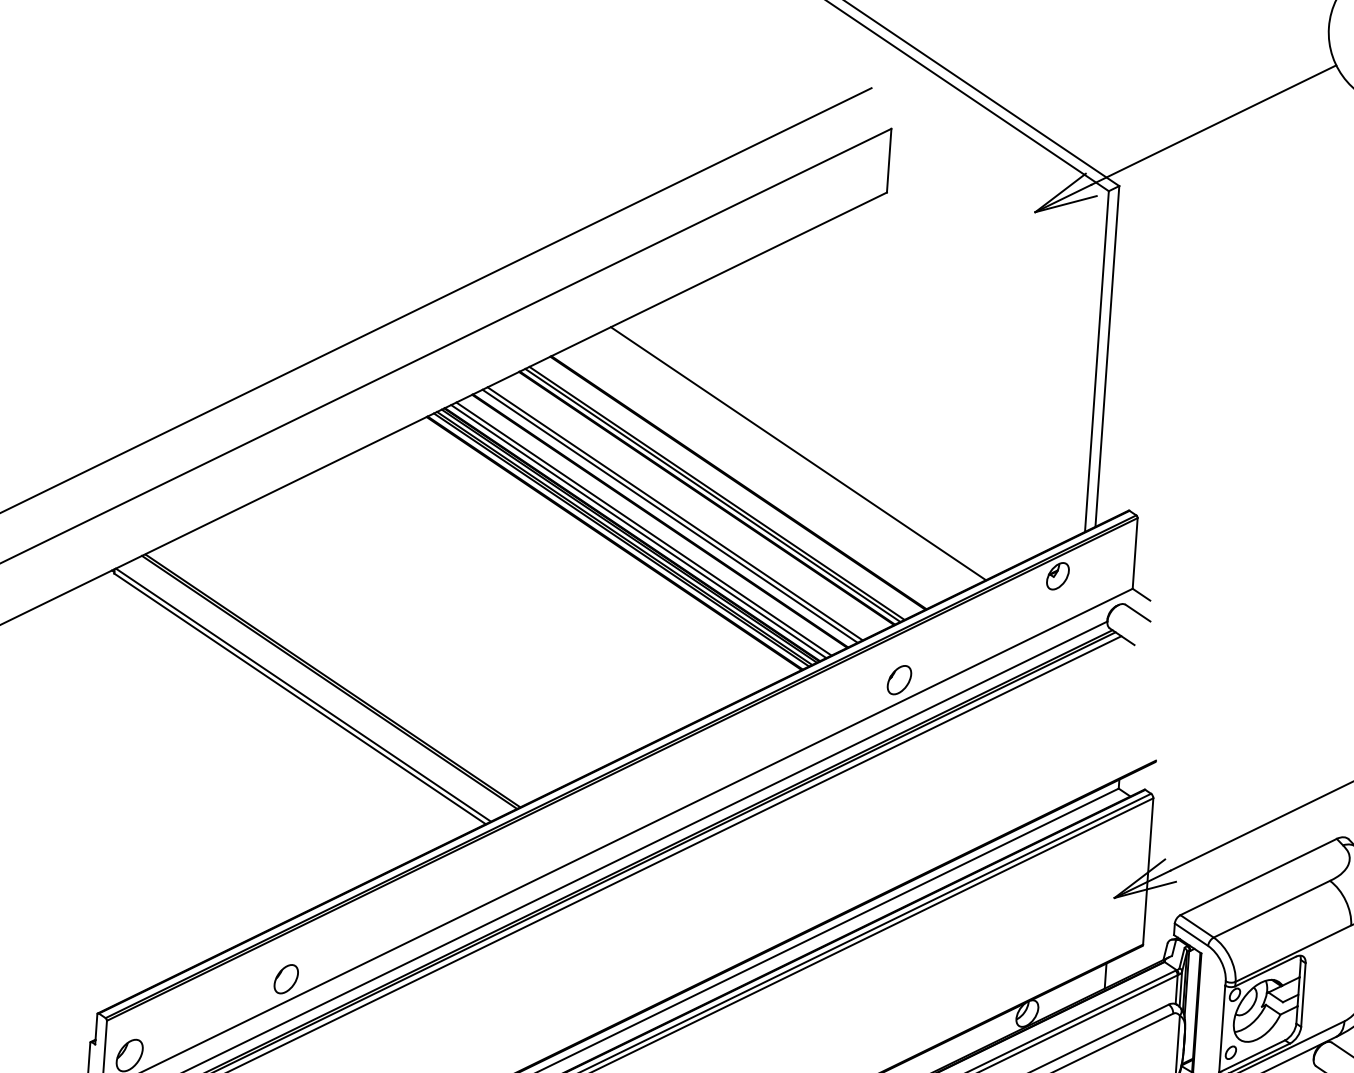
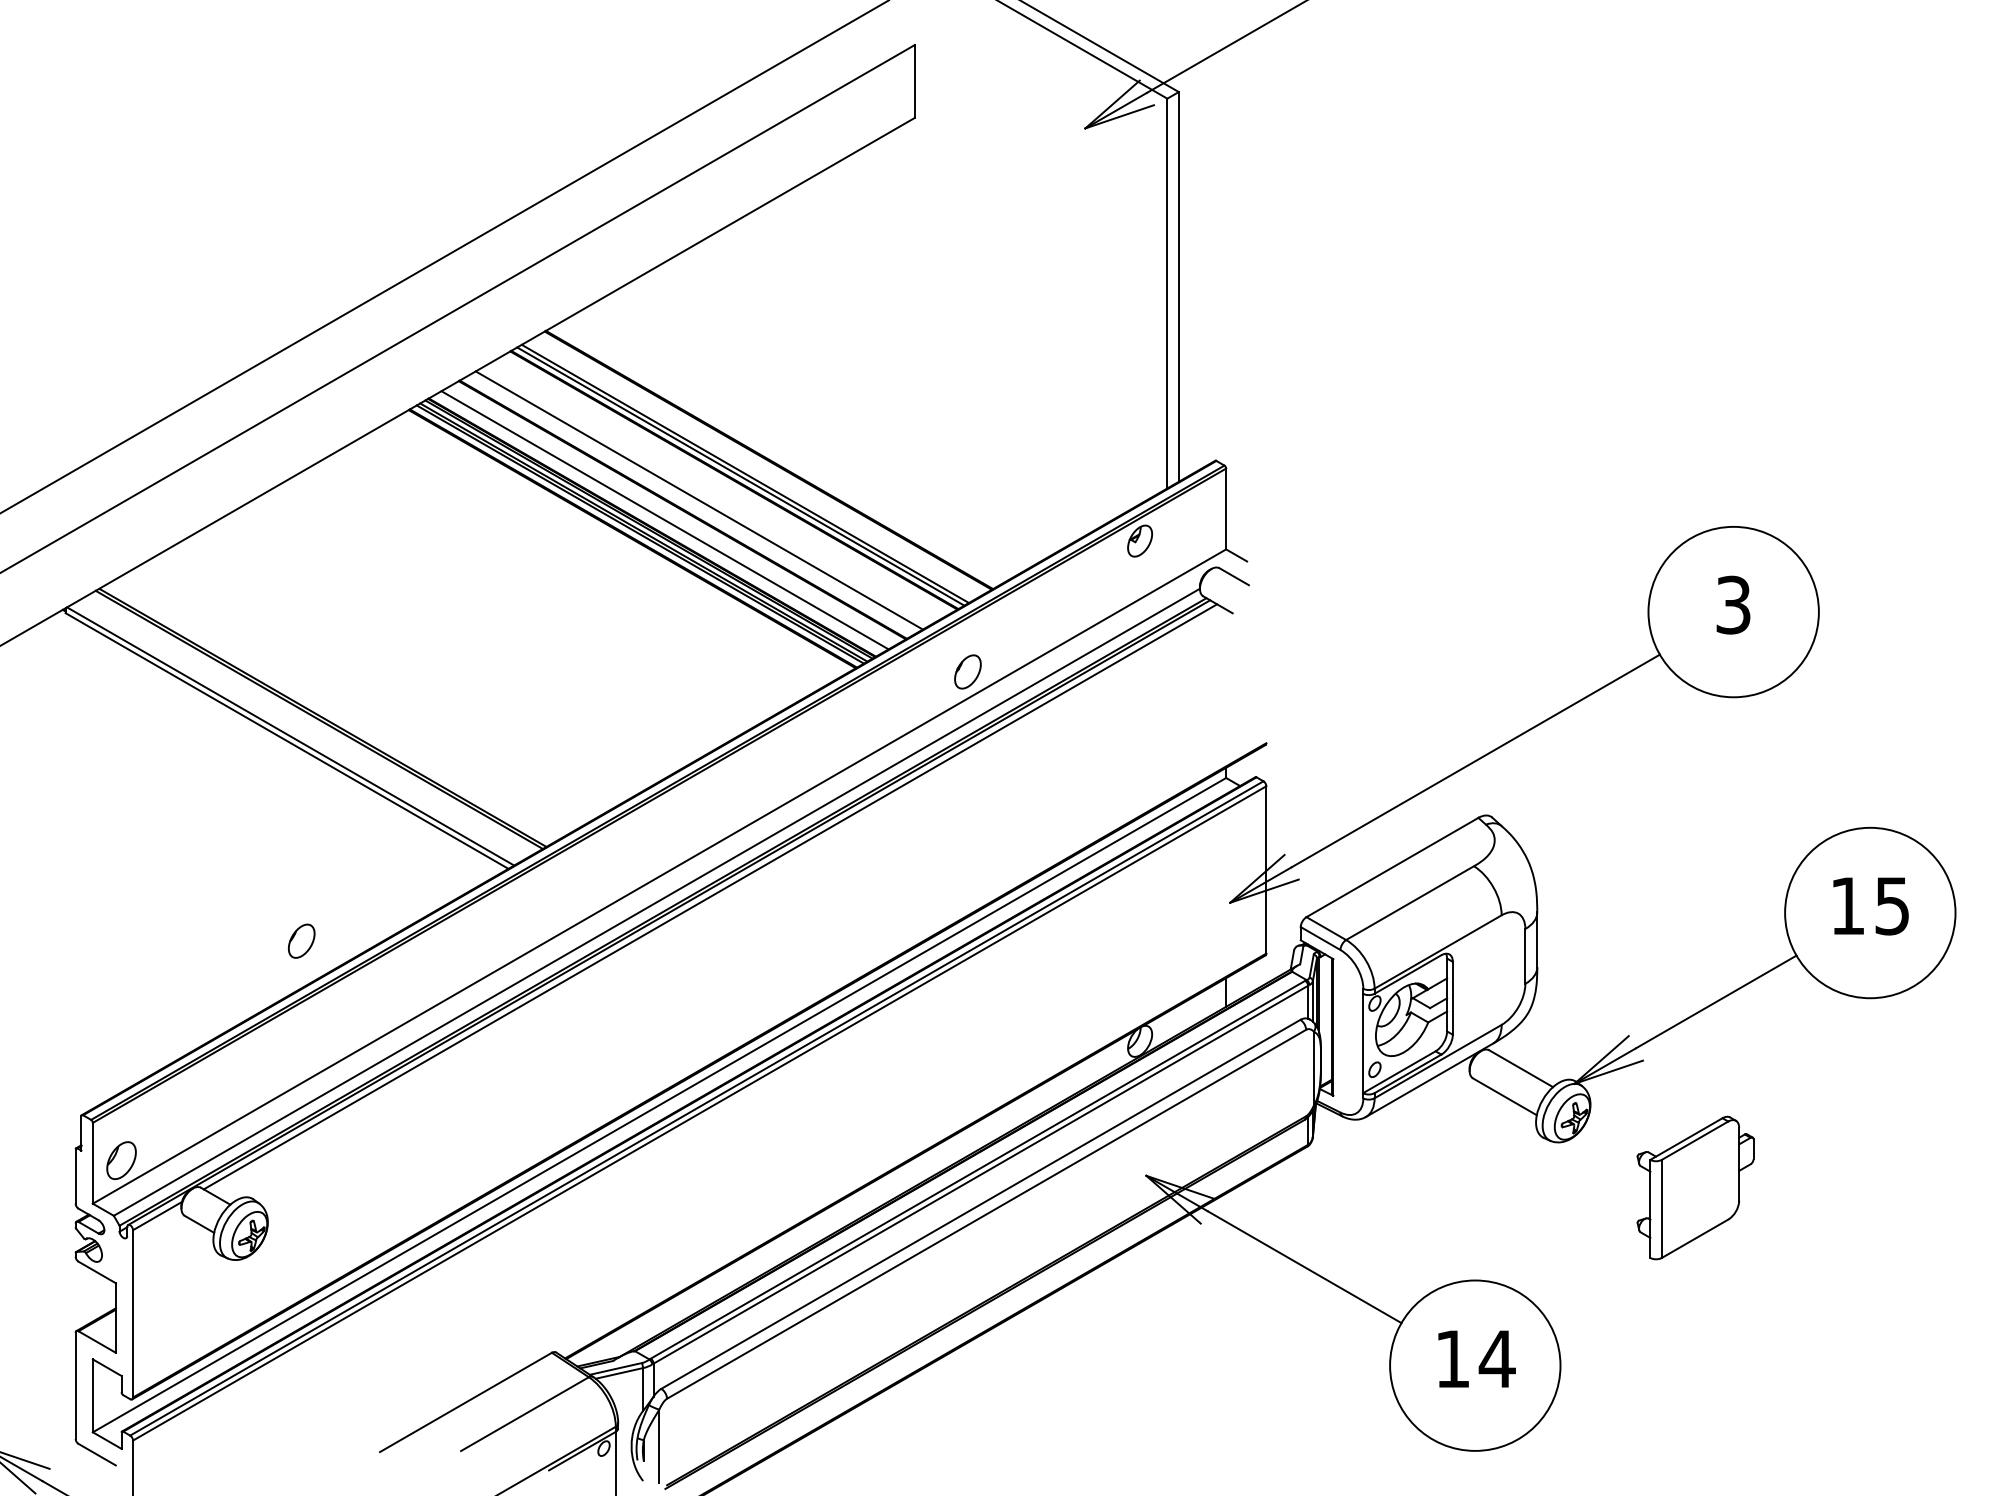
line: (798, 453) -> (834, 422), removed
line: (669, 516) -> (693, 503), removed
line: (638, 531) -> (658, 523), removed
part: (286, 978) -> (301, 940), moved

